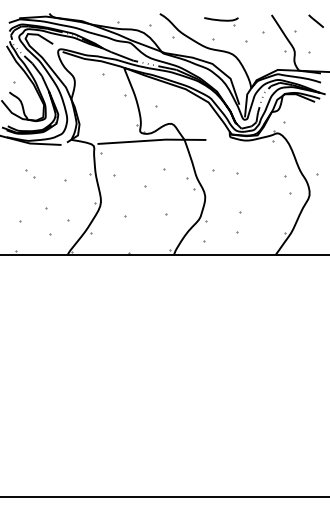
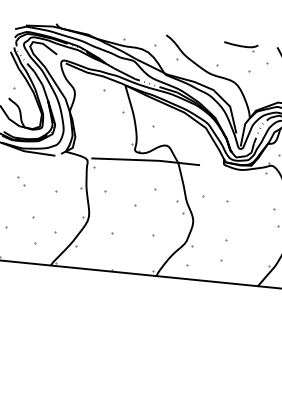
part: (221, 21) -> (241, 47), moved

